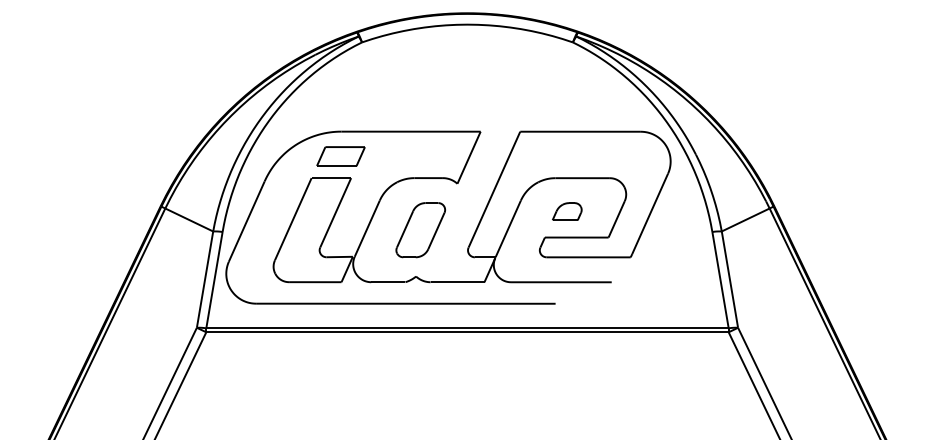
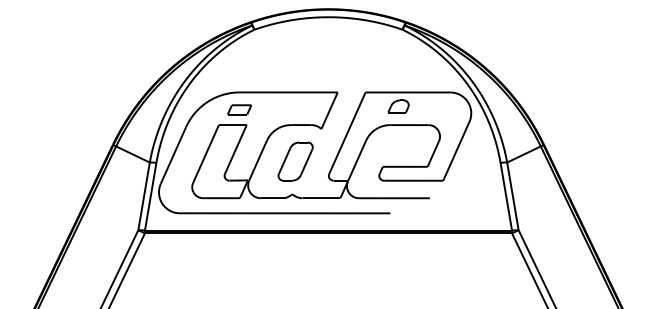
part: (340, 156) -> (239, 109), size x0.7
part: (567, 211) -> (398, 106), moved

